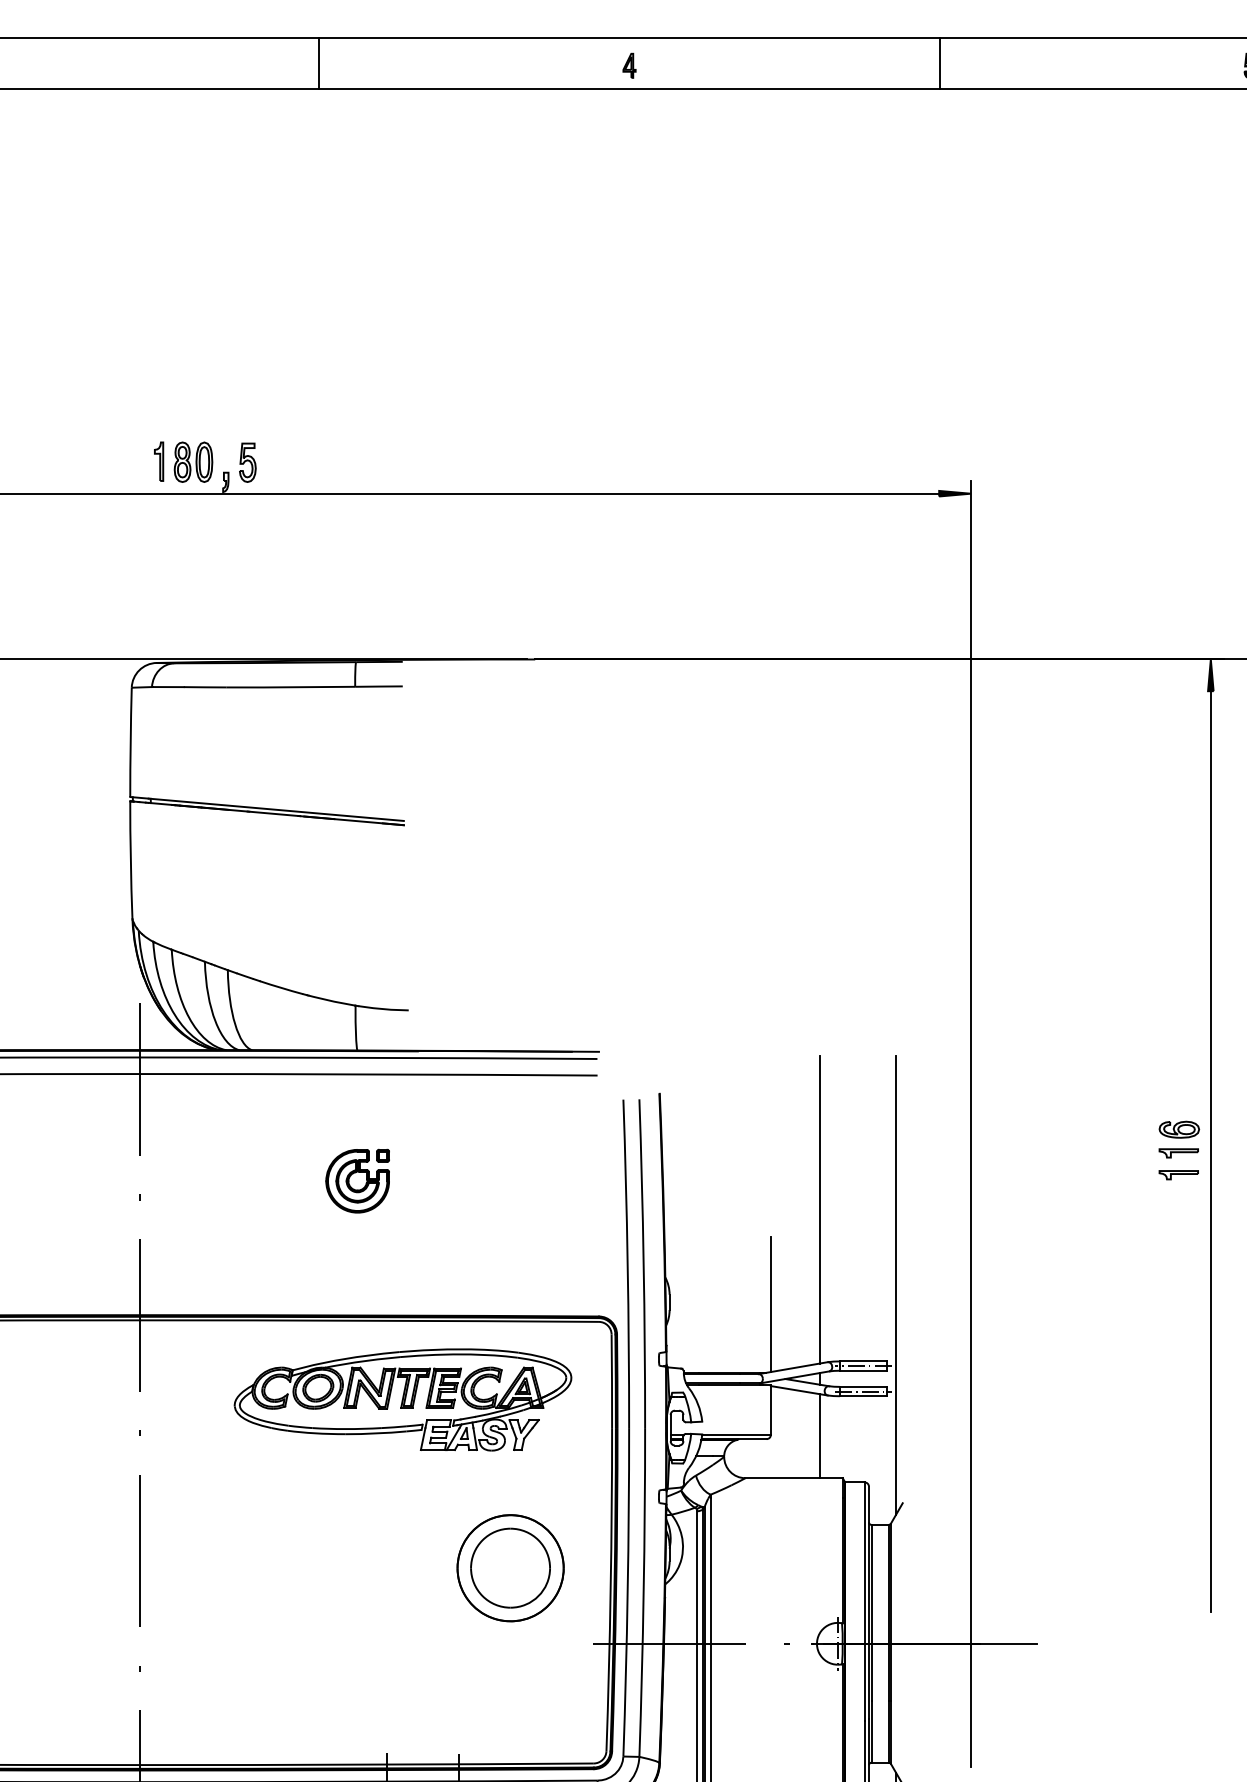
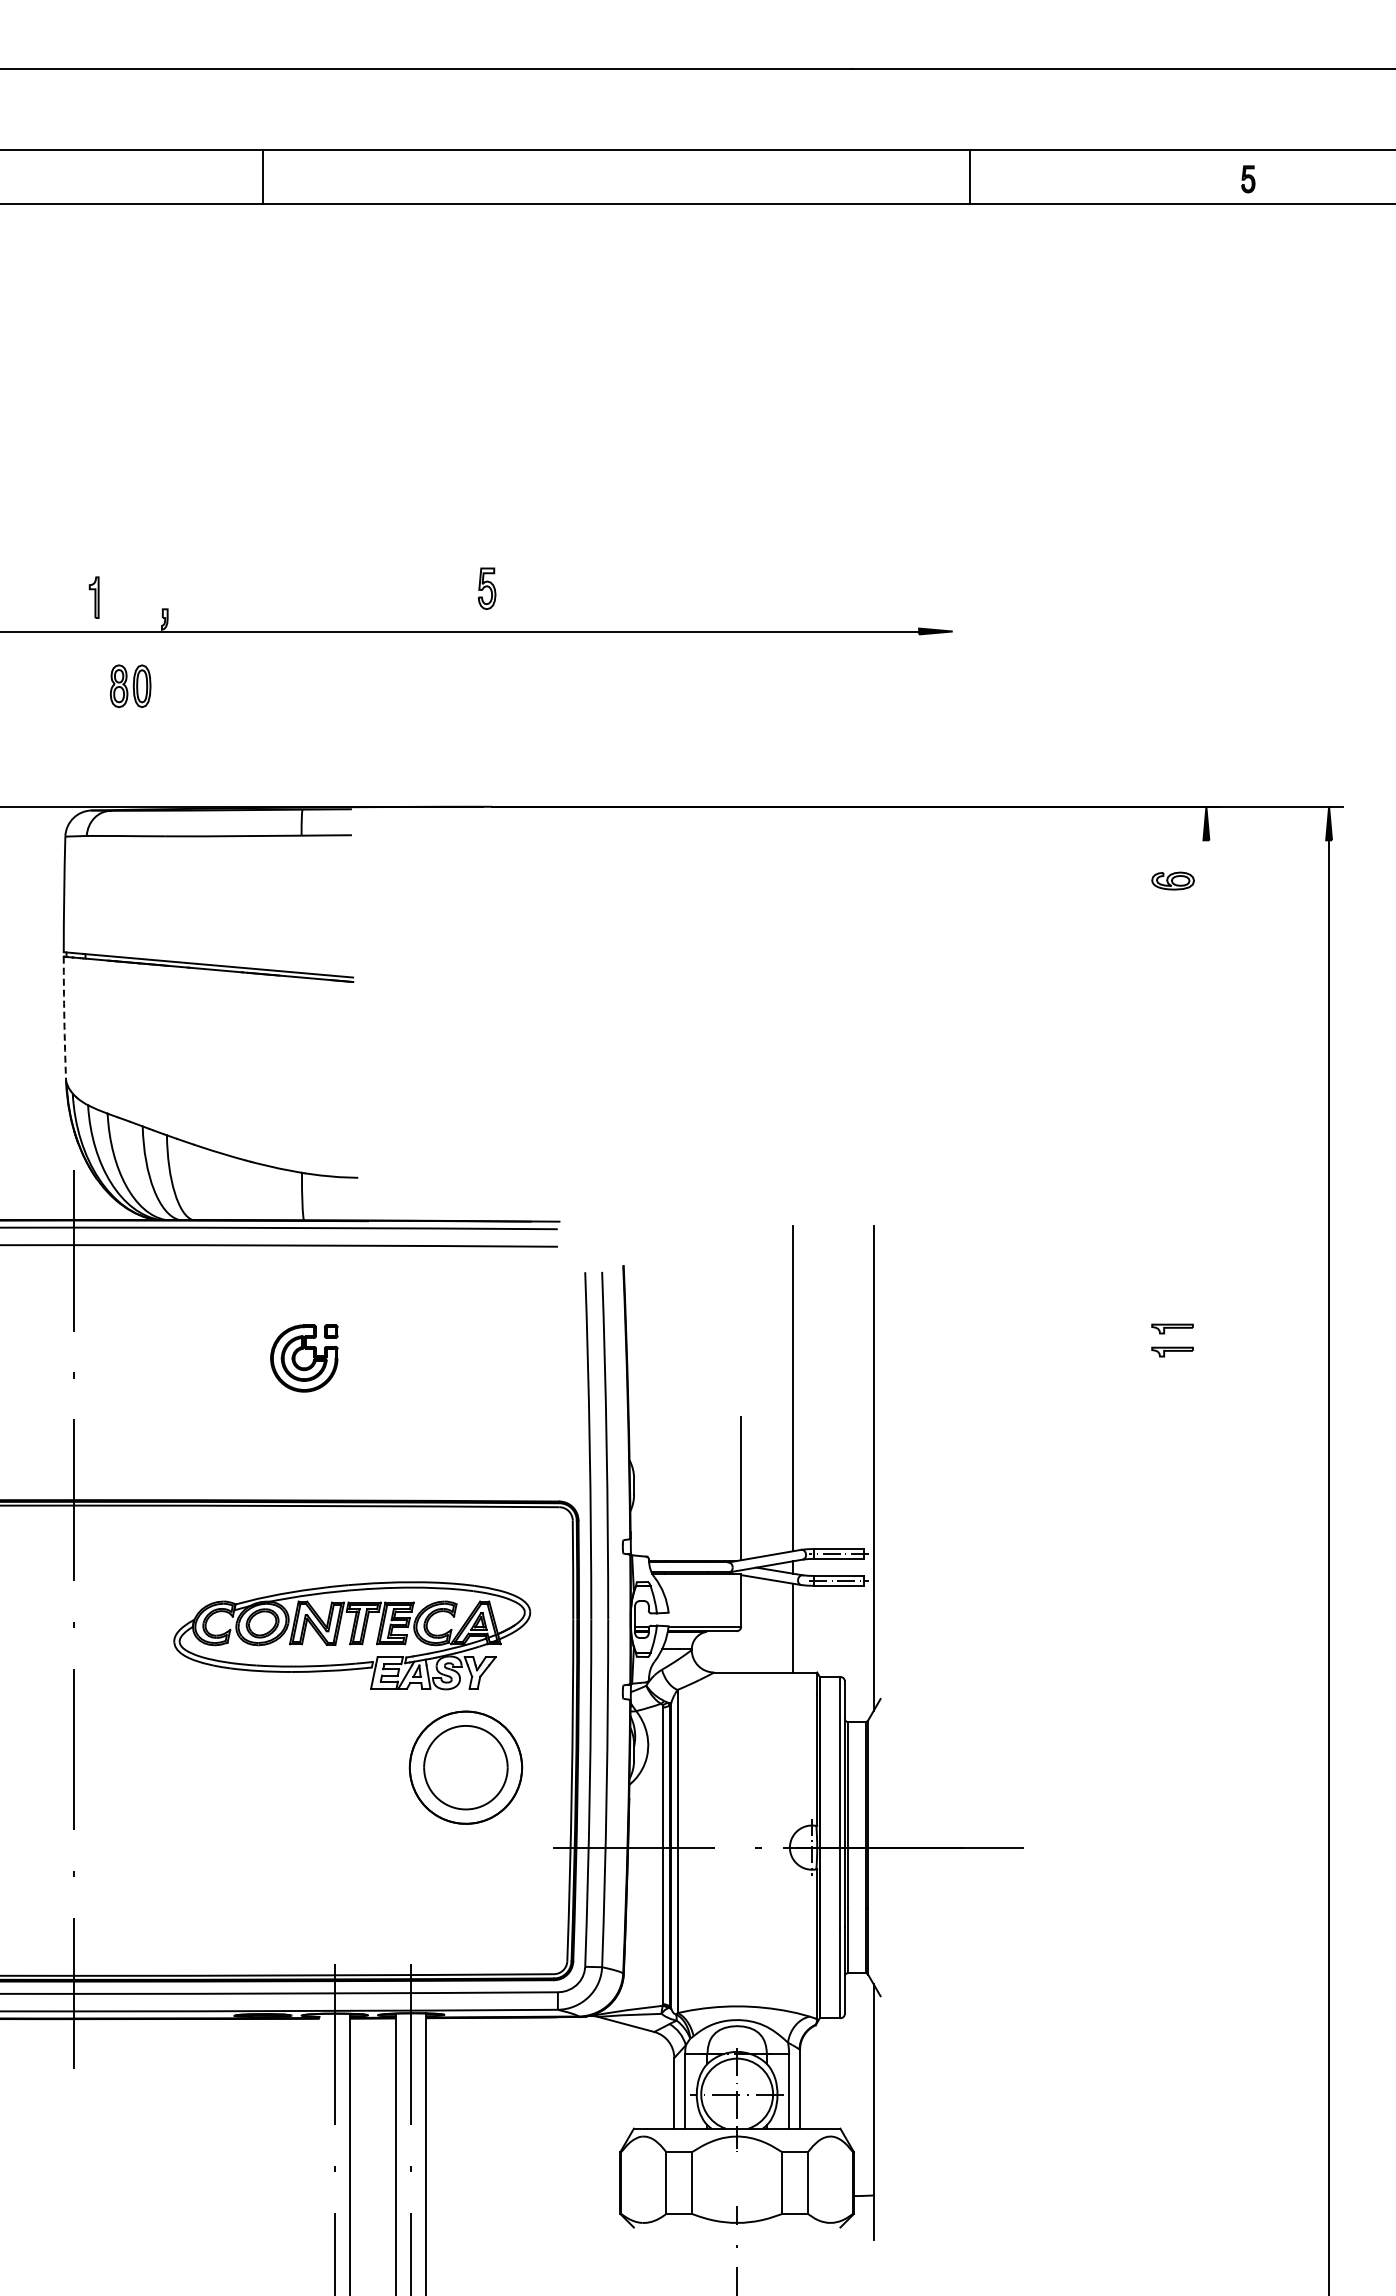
line: (939, 63) -> (969, 176), moved
part: (629, 65) -> (591, 178), removed
part: (193, 461) -> (130, 685), moved
part: (247, 462) -> (486, 588), moved
arc: (130, 860) -> (64, 1019), solid -> dashed
line: (970, 1124) -> (952, 1298), removed
part: (1178, 1129) -> (1172, 880), moved
line: (1210, 1151) -> (1206, 1327), removed
part: (403, 1399) -> (352, 1635), moved

